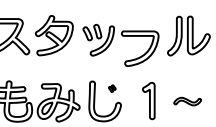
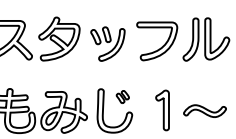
part: (145, 52) -> (162, 45), moved
part: (112, 88) -> (122, 96), size x1.67
part: (187, 101) -> (204, 110), size x1.43

